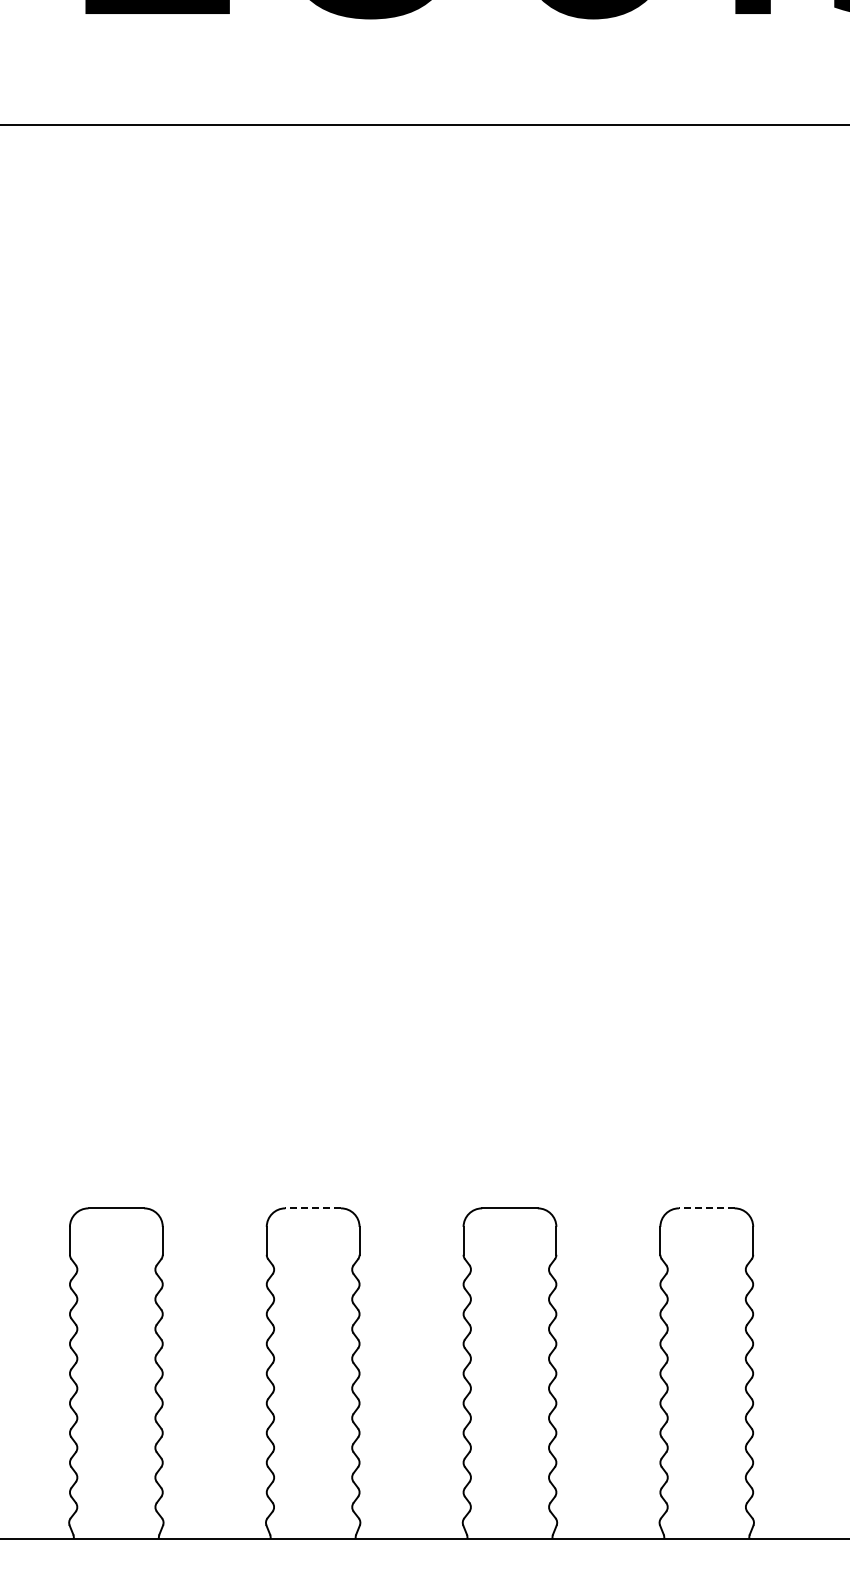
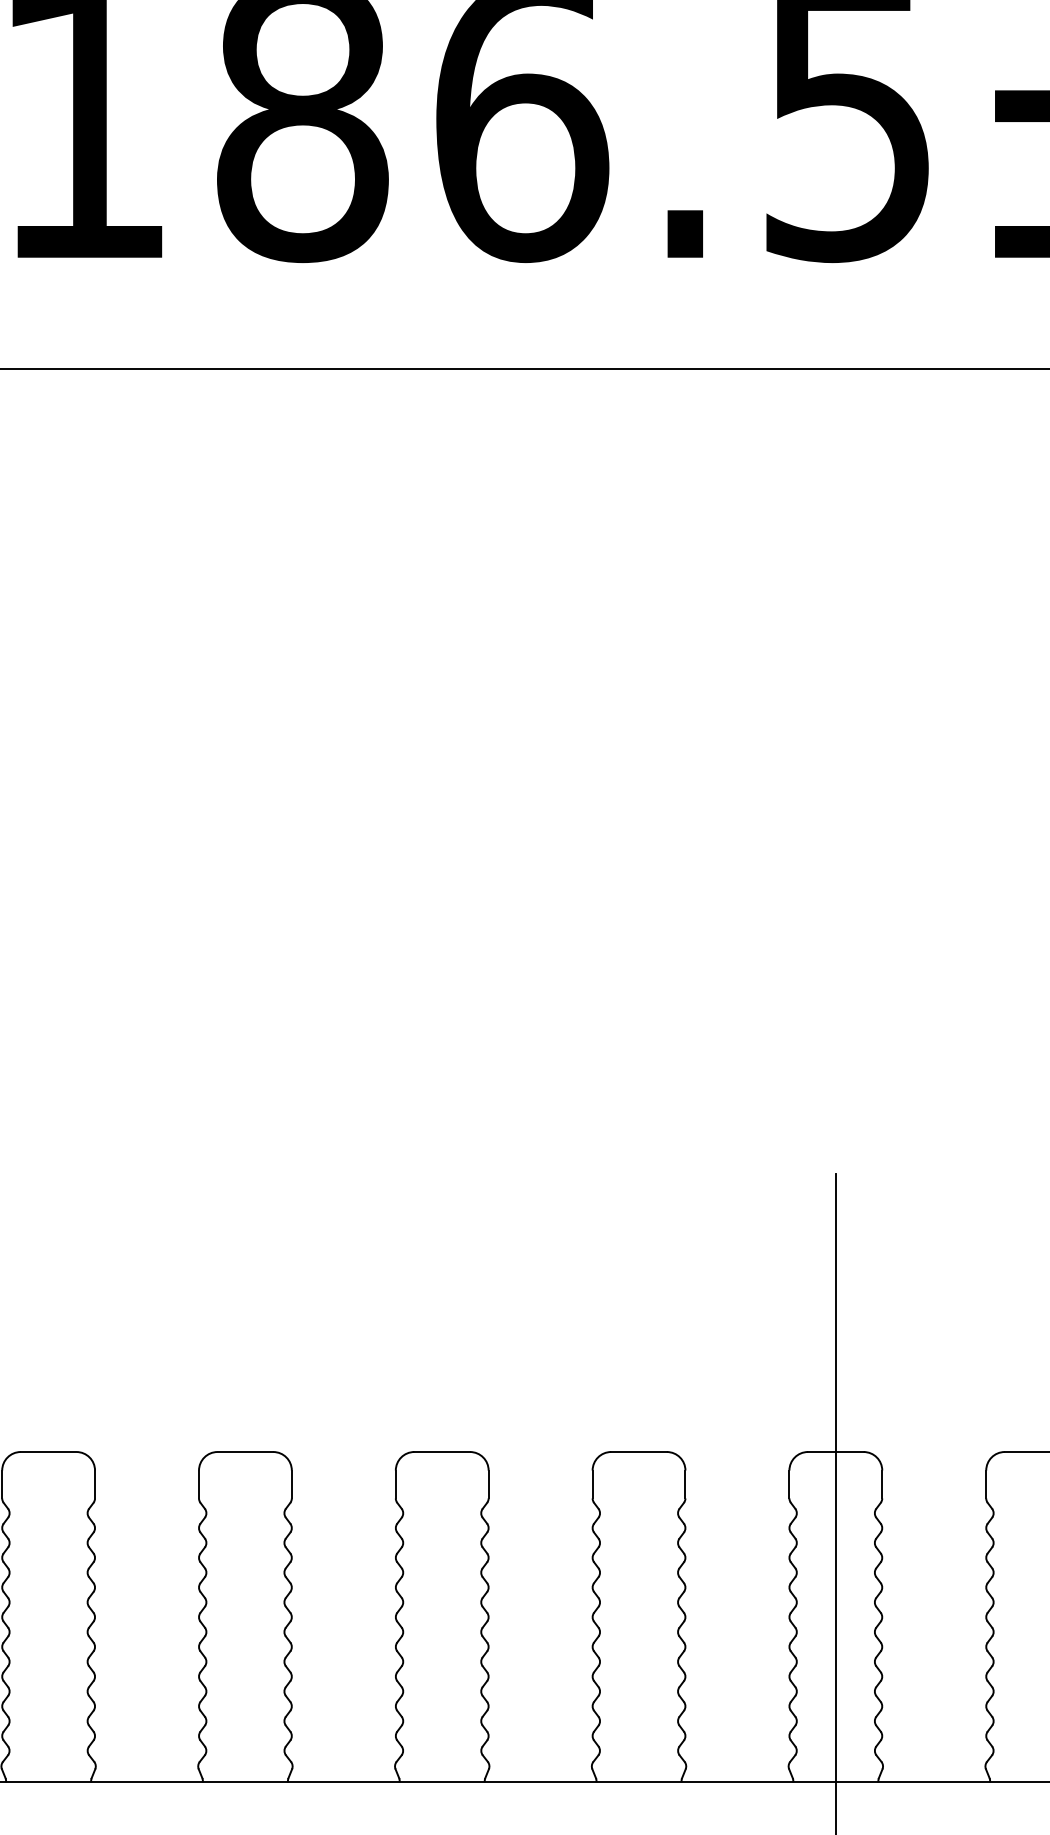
line: (313, 1208) -> (245, 1452), dashed -> solid
line: (707, 1208) -> (639, 1452), dashed -> solid

